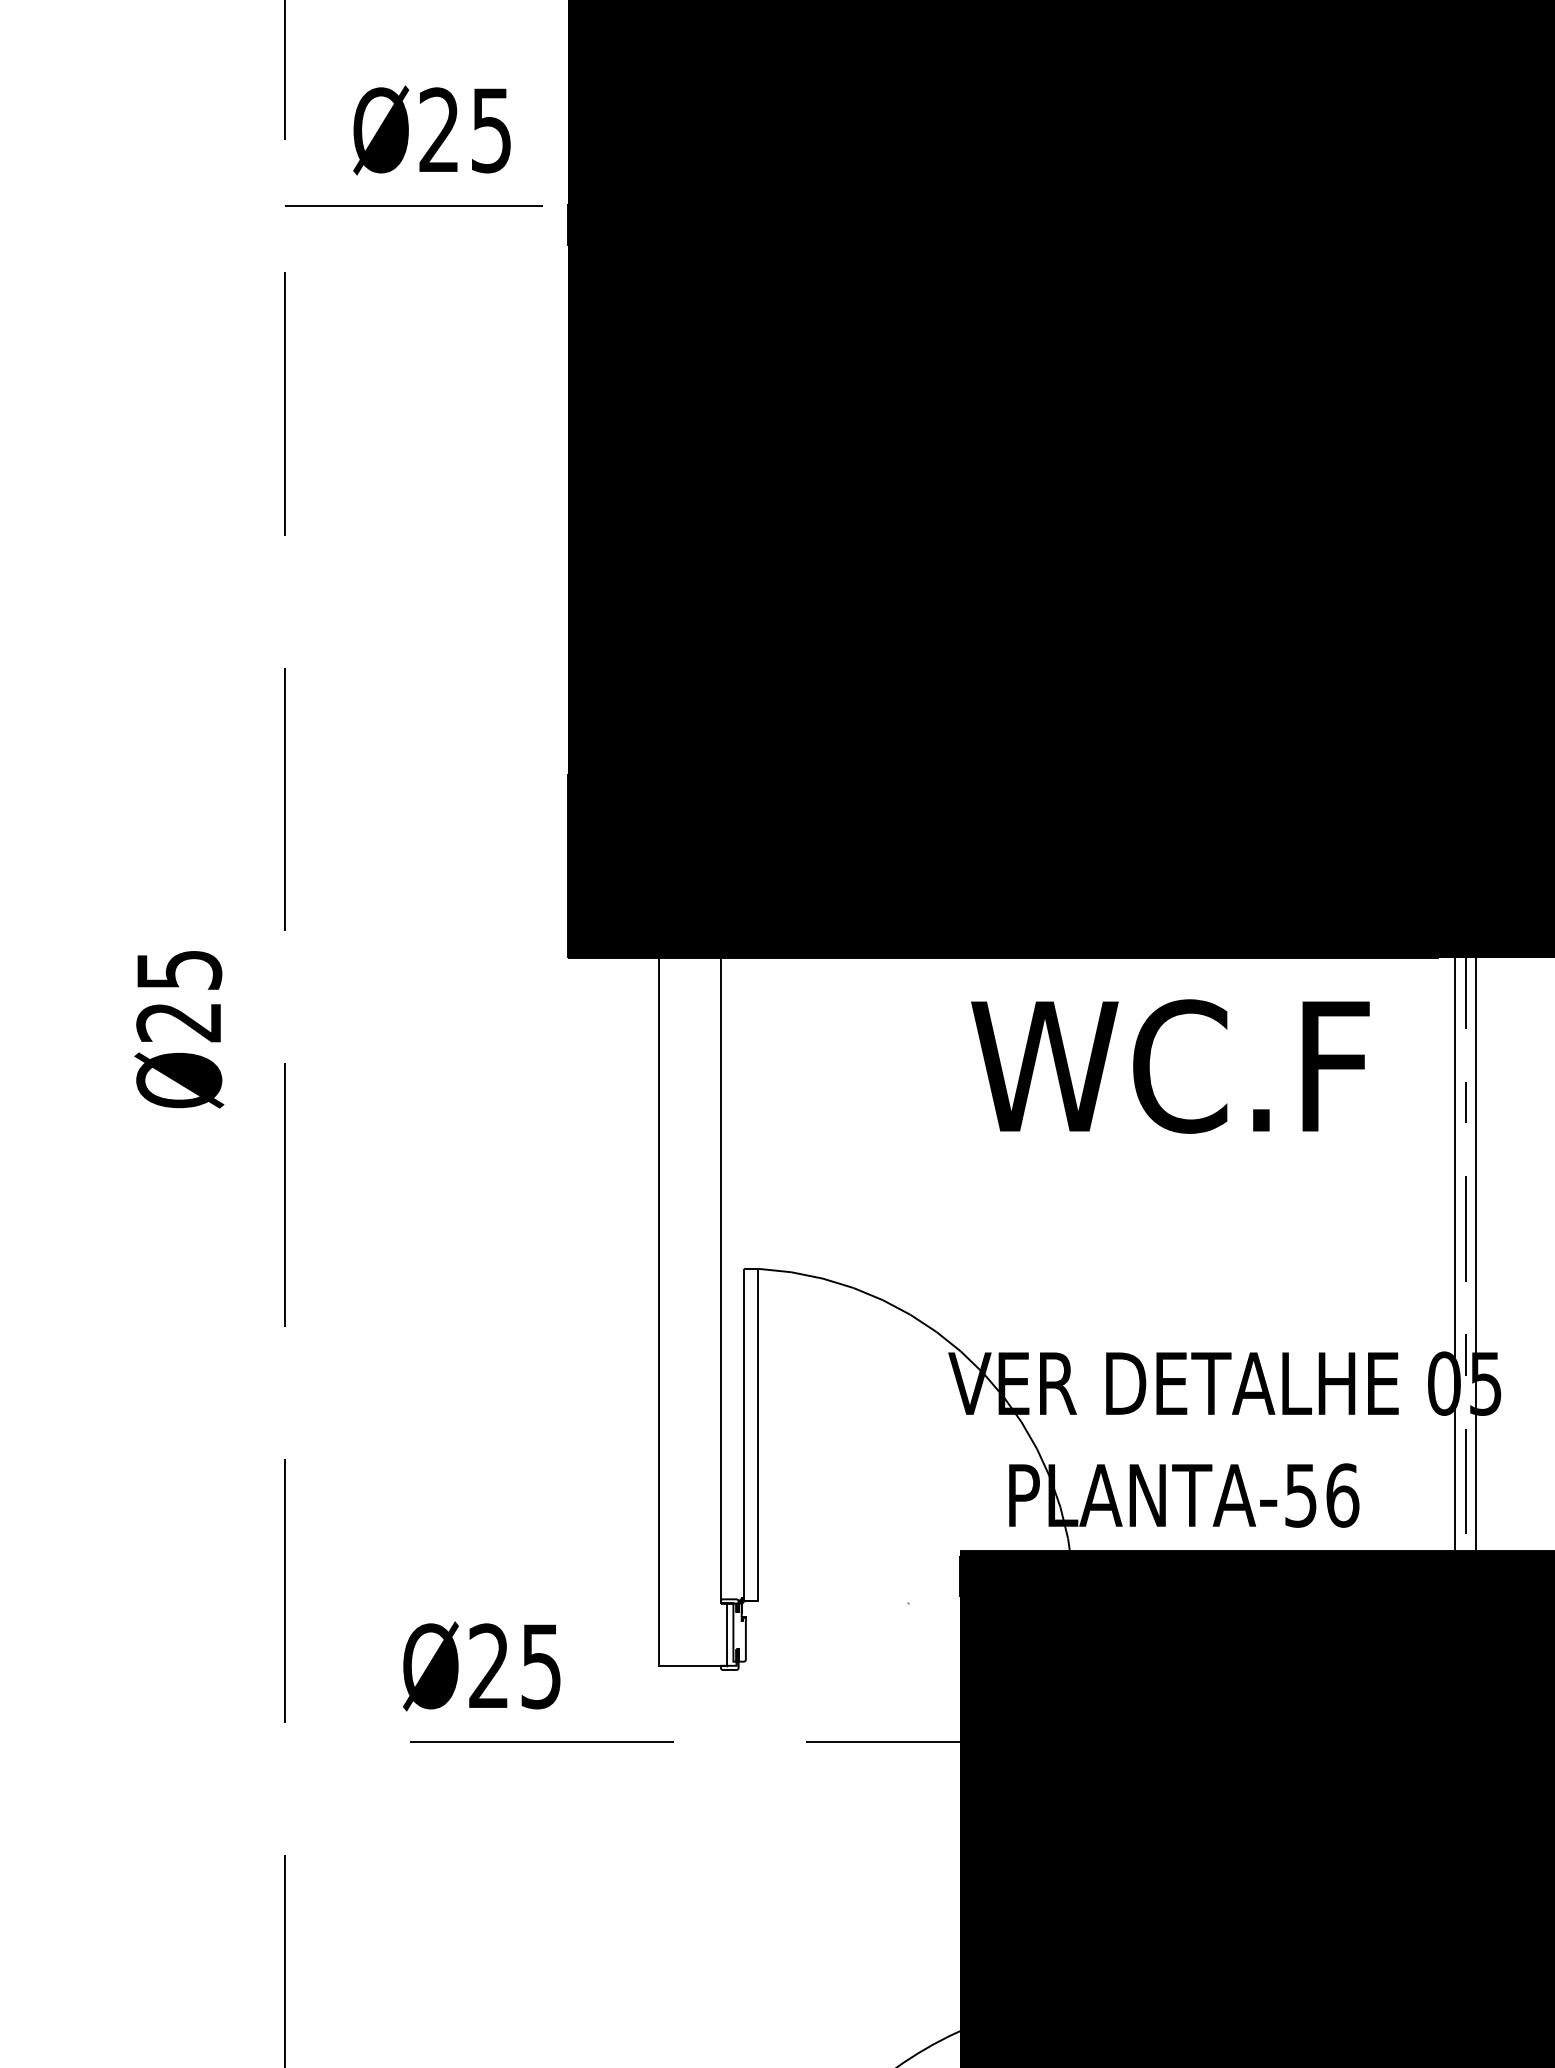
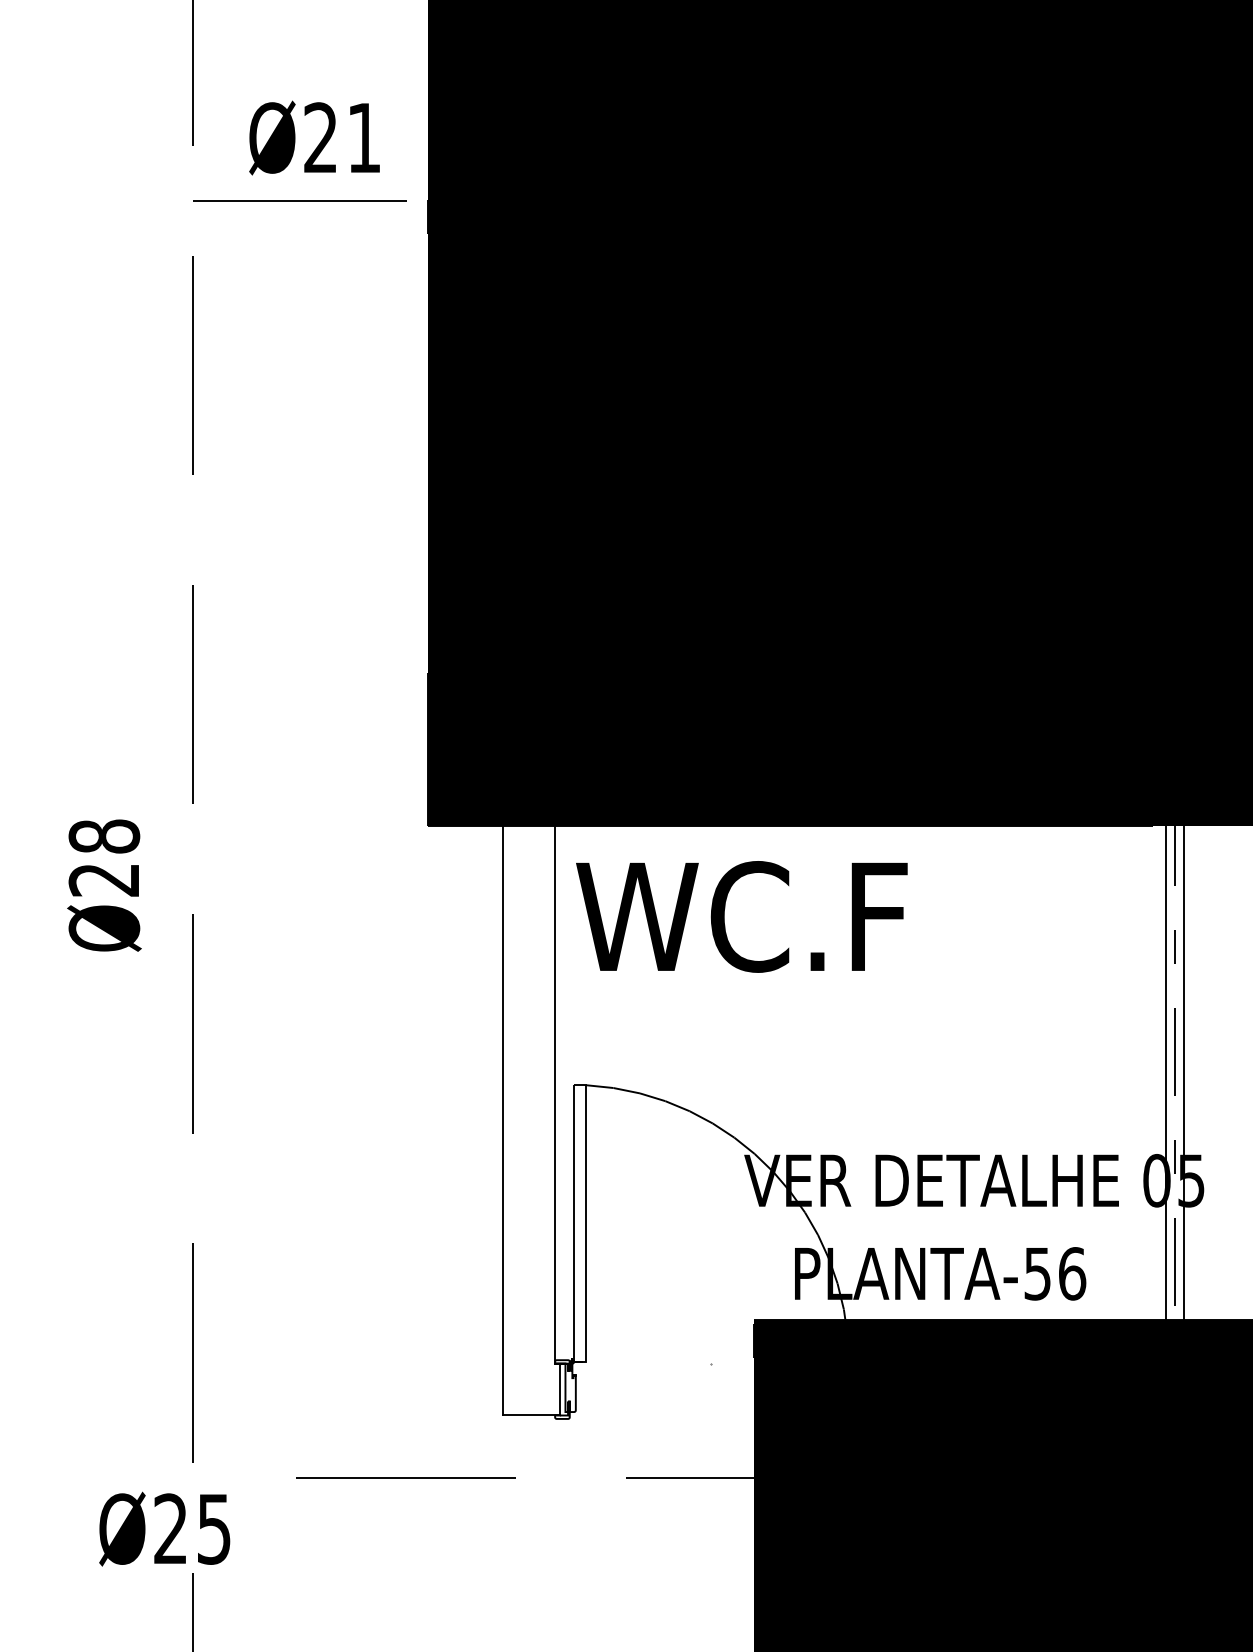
text: (491, 130) -> (364, 138), Ø25 -> Ø21
text: (179, 969) -> (104, 836), Ø25 -> Ø28
text: (1170, 1066) -> (741, 916), moved
text: (481, 1666) -> (164, 1529), moved

